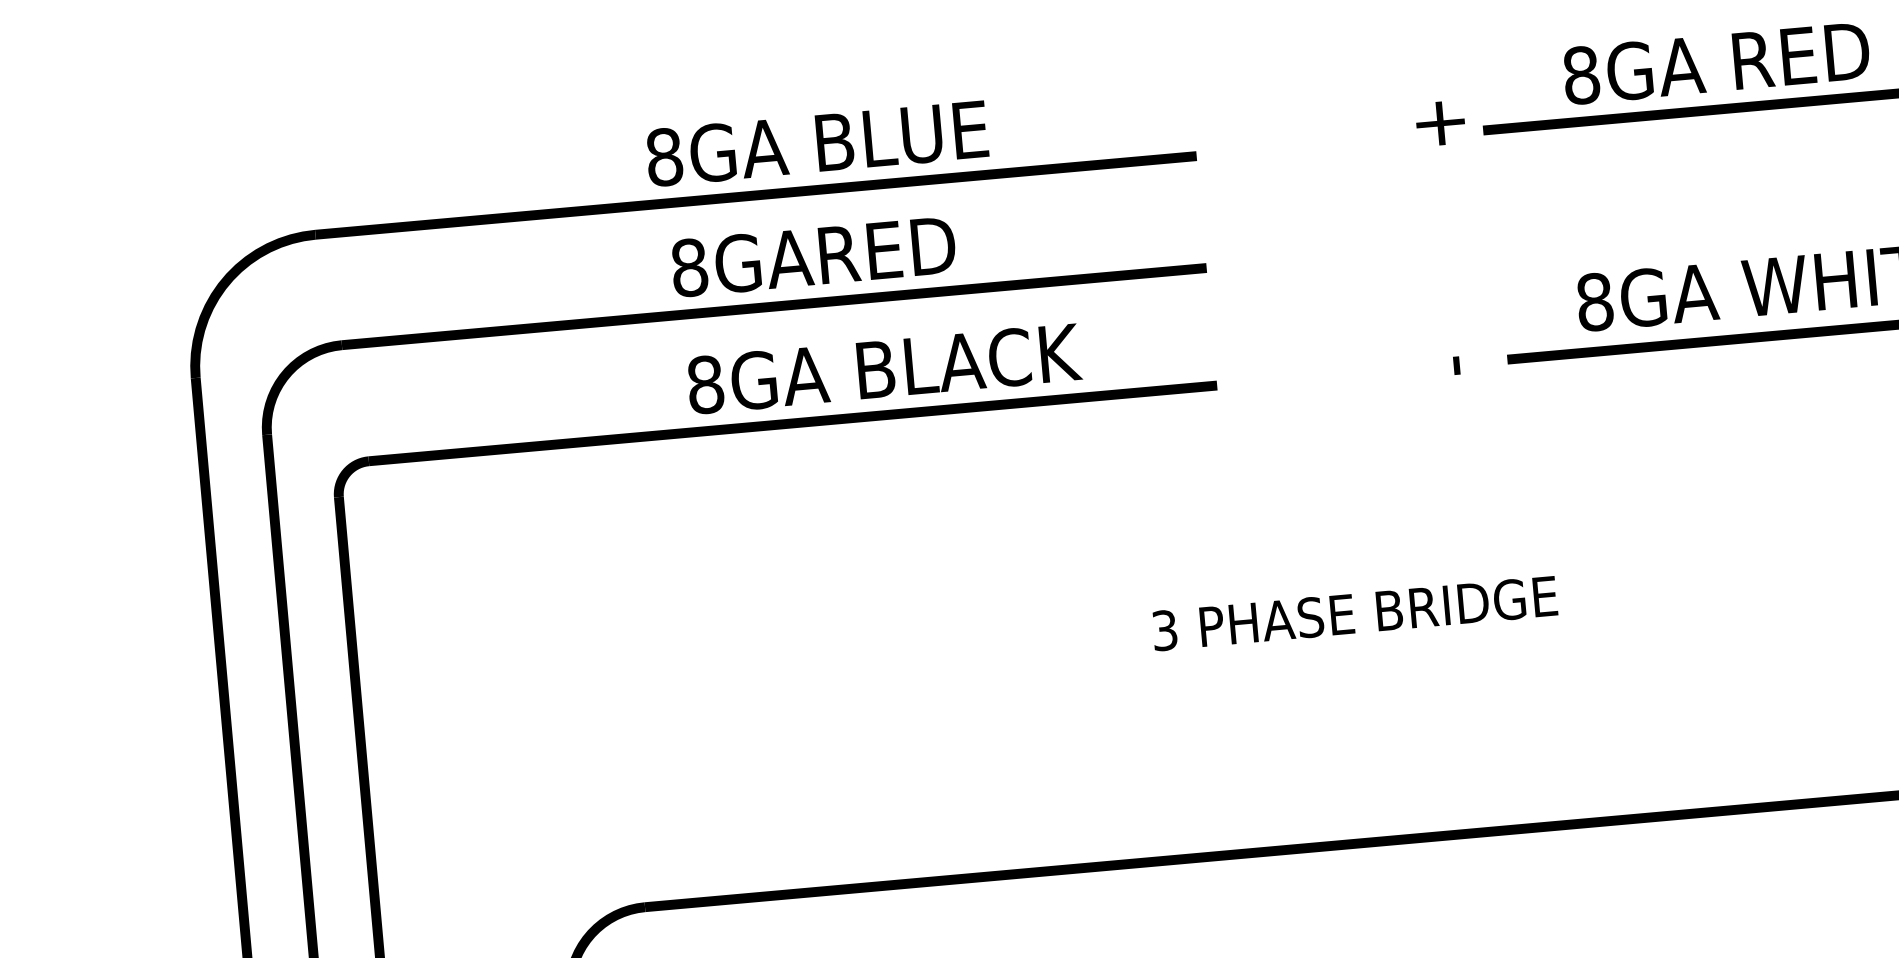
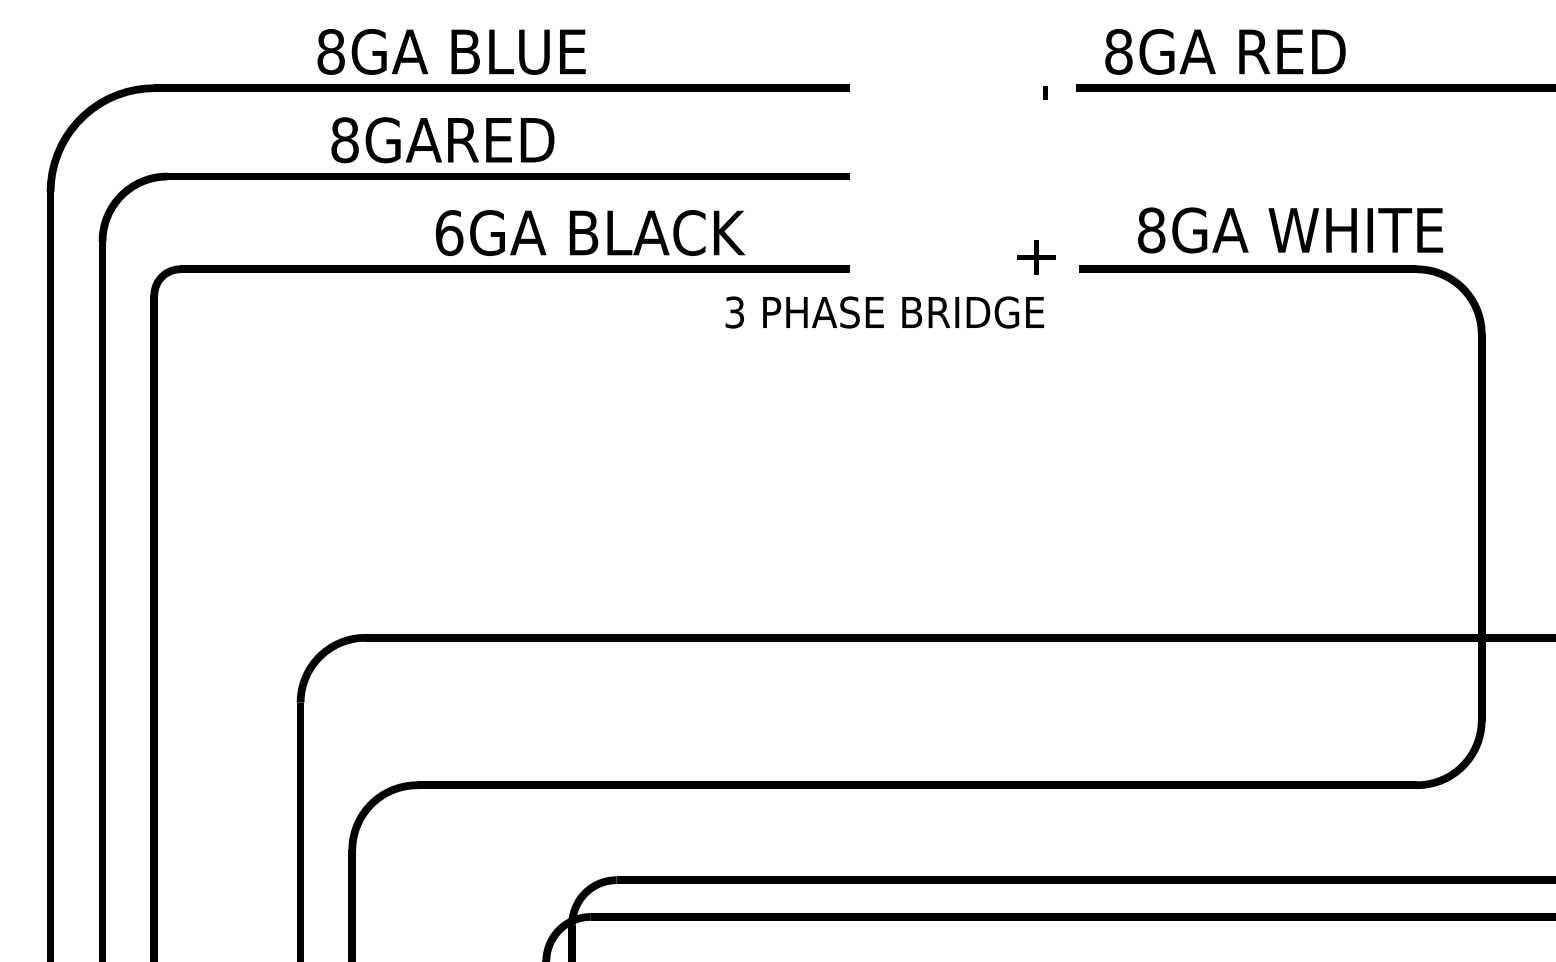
text: (1716, 62) -> (1225, 51), moved
text: (1439, 125) -> (1042, 81), + -> -
text: (817, 143) -> (451, 51), moved
text: (813, 257) -> (442, 140), moved
text: (1452, 350) -> (1036, 258), - -> +
text: (705, 384) -> (449, 232), 8GA -> 6GA
text: (1354, 613) -> (884, 312), moved

